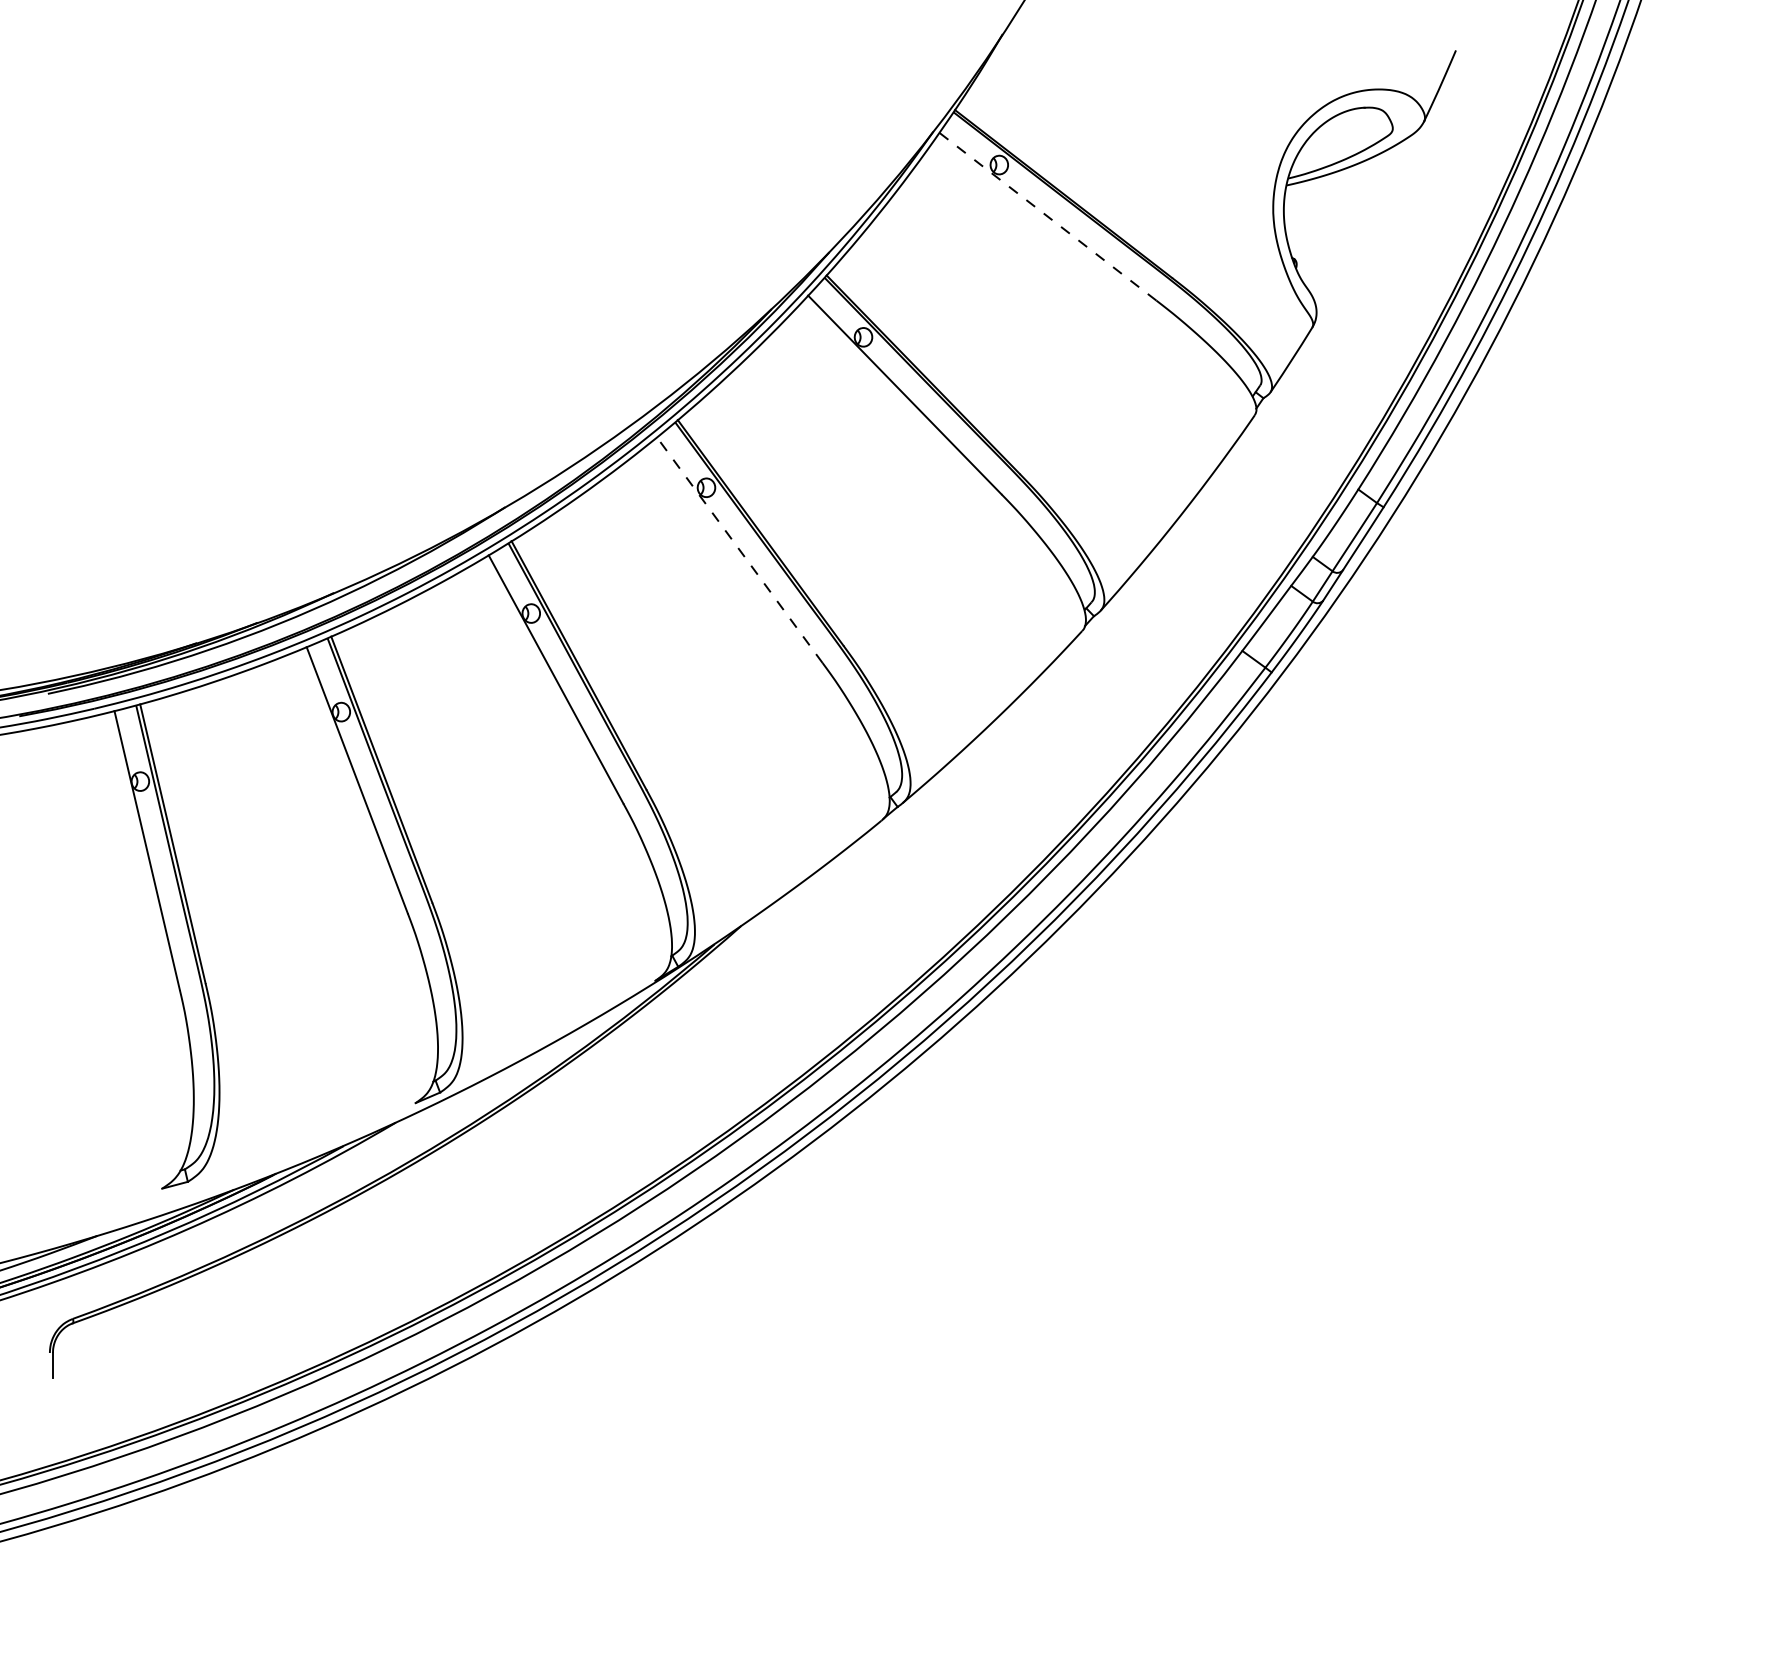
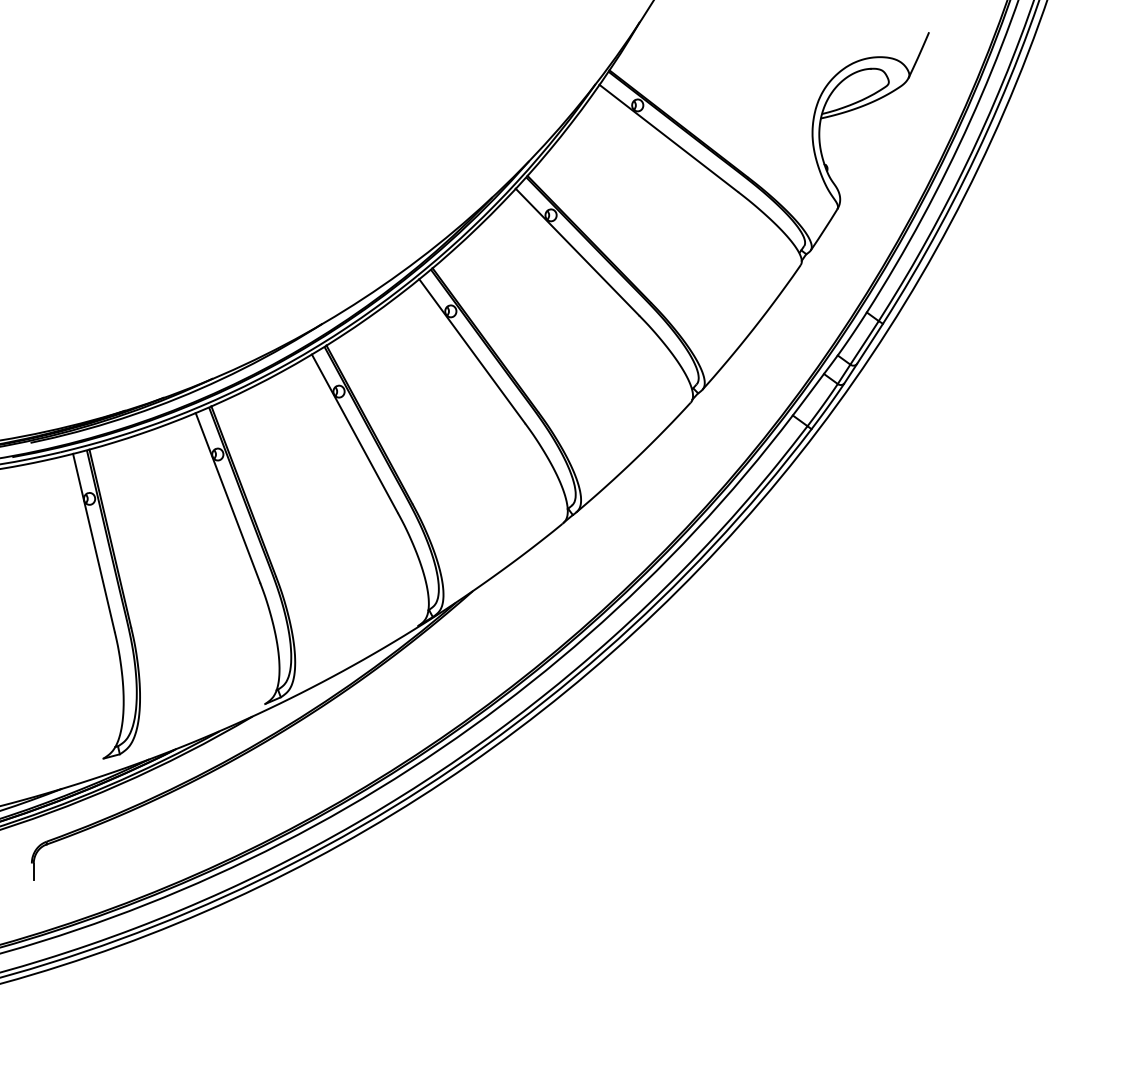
line: (1047, 216) -> (668, 138), dashed -> solid
line: (738, 549) -> (471, 350), dashed -> solid

